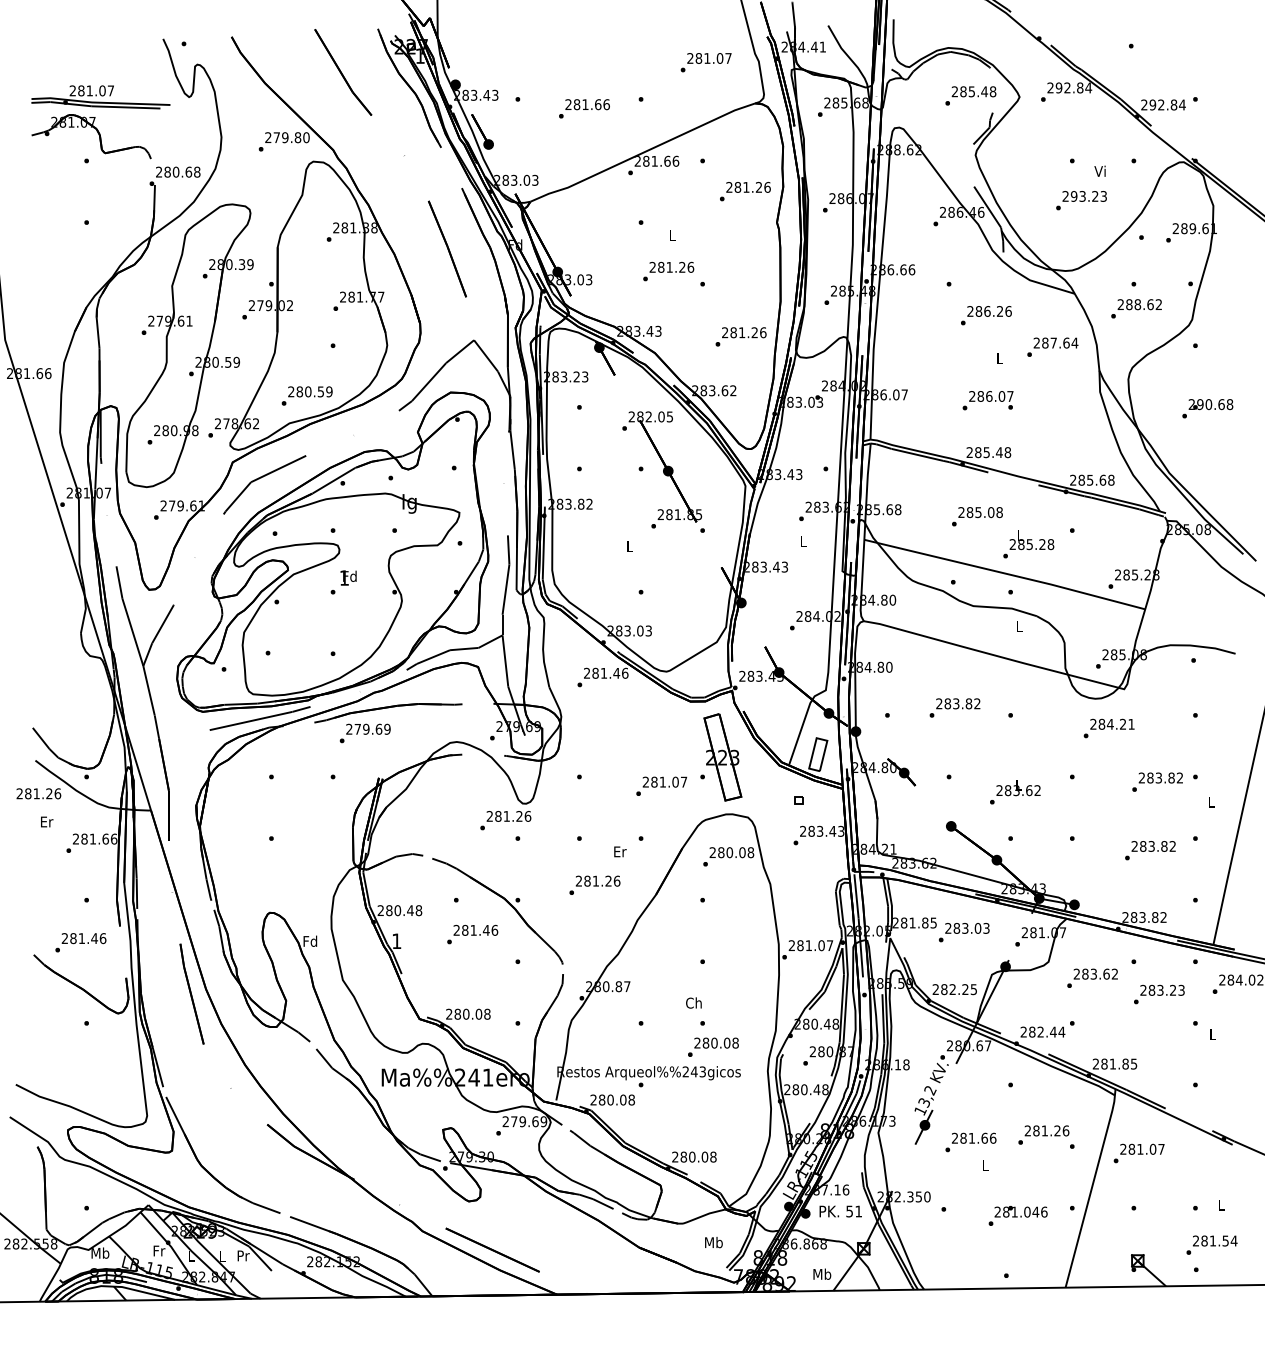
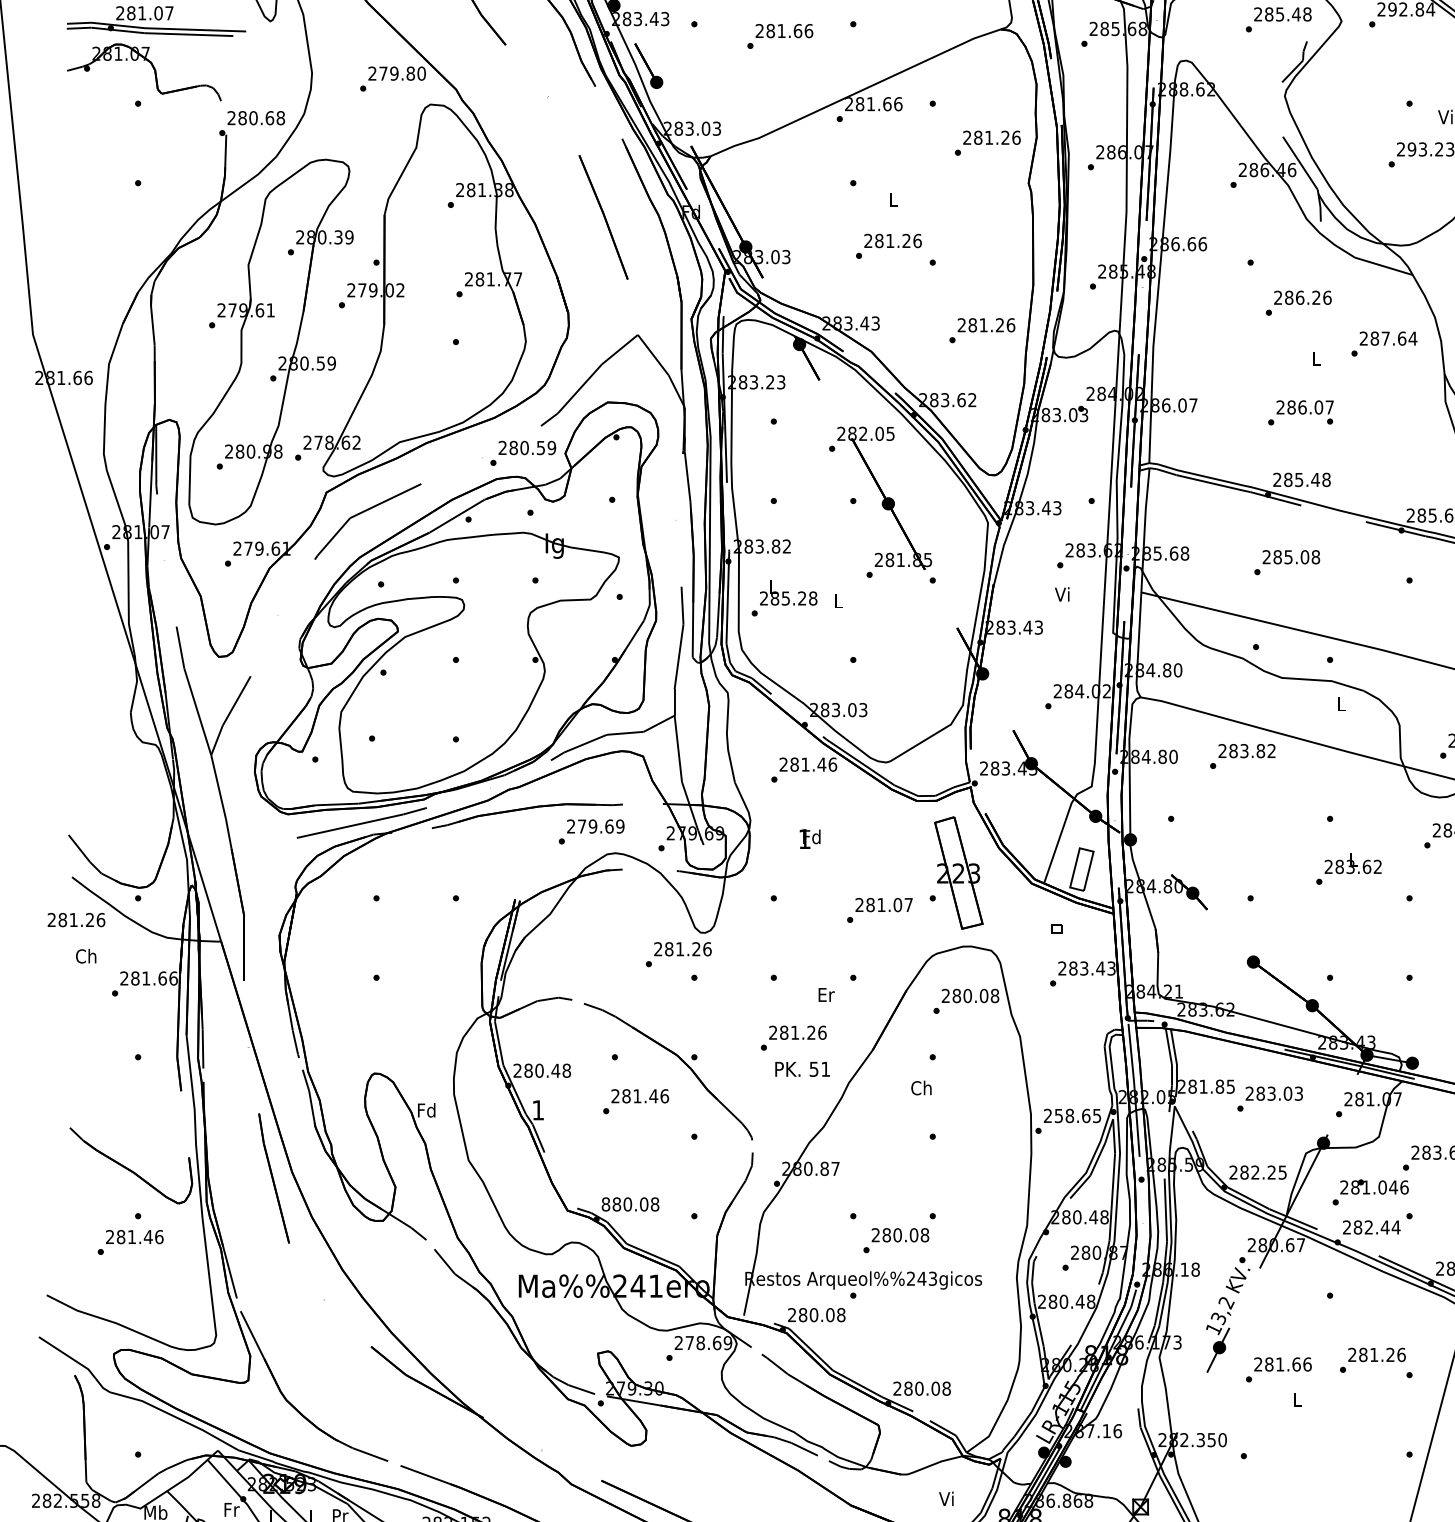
text: (306, 395) -> (522, 452), moved
text: (802, 540) -> (1061, 593), L -> Vi
text: (1028, 544) -> (784, 598), moved
text: (348, 577) -> (810, 838), moved
text: (954, 707) -> (1242, 755), moved
text: (364, 733) -> (590, 831), moved
text: (1015, 792) -> (1349, 869), moved
text: (46, 821) -> (86, 955), Er -> Ch
text: (80, 942) -> (130, 1242), moved
text: (815, 945) -> (1078, 1115), 281.07 -> 258.65
text: (693, 1002) -> (920, 1087), moved
text: (449, 1014) -> (606, 1204), 280.08 -> 880.08
text: (713, 1046) -> (896, 1239), moved
text: (522, 1121) -> (700, 1342), 279.69 -> 278.69
text: (840, 1211) -> (802, 1069), moved
text: (1017, 1215) -> (1369, 1191), moved
text: (713, 1242) -> (946, 1498), Mb -> Vi

